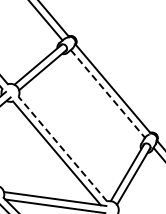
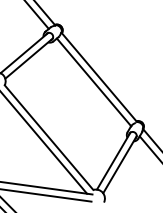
line: (108, 94) -> (94, 82), dashed -> solid
line: (62, 149) -> (48, 137), dashed -> solid

